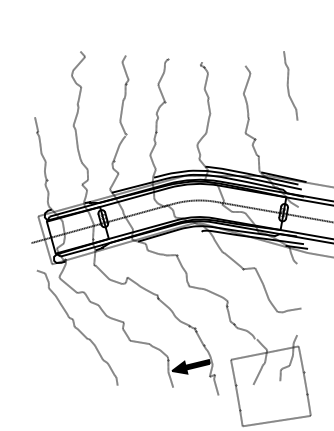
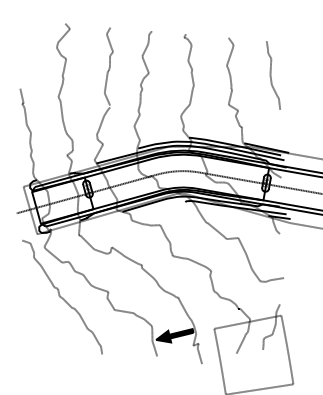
curve: (288, 85) -> (271, 75), moved

